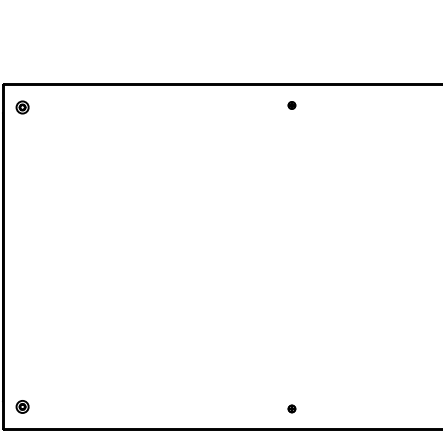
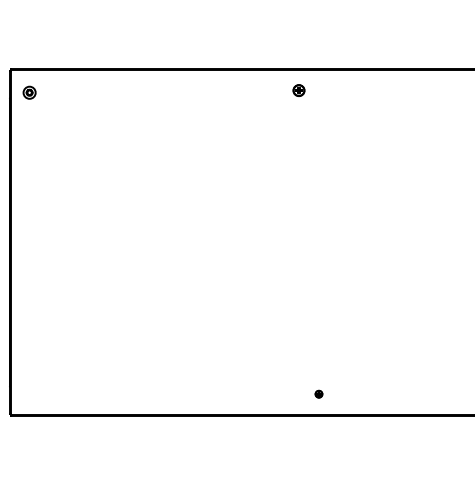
part: (291, 105) -> (298, 90), size x1.6
part: (22, 407) -> (29, 392), removed
part: (291, 408) -> (318, 393), moved

